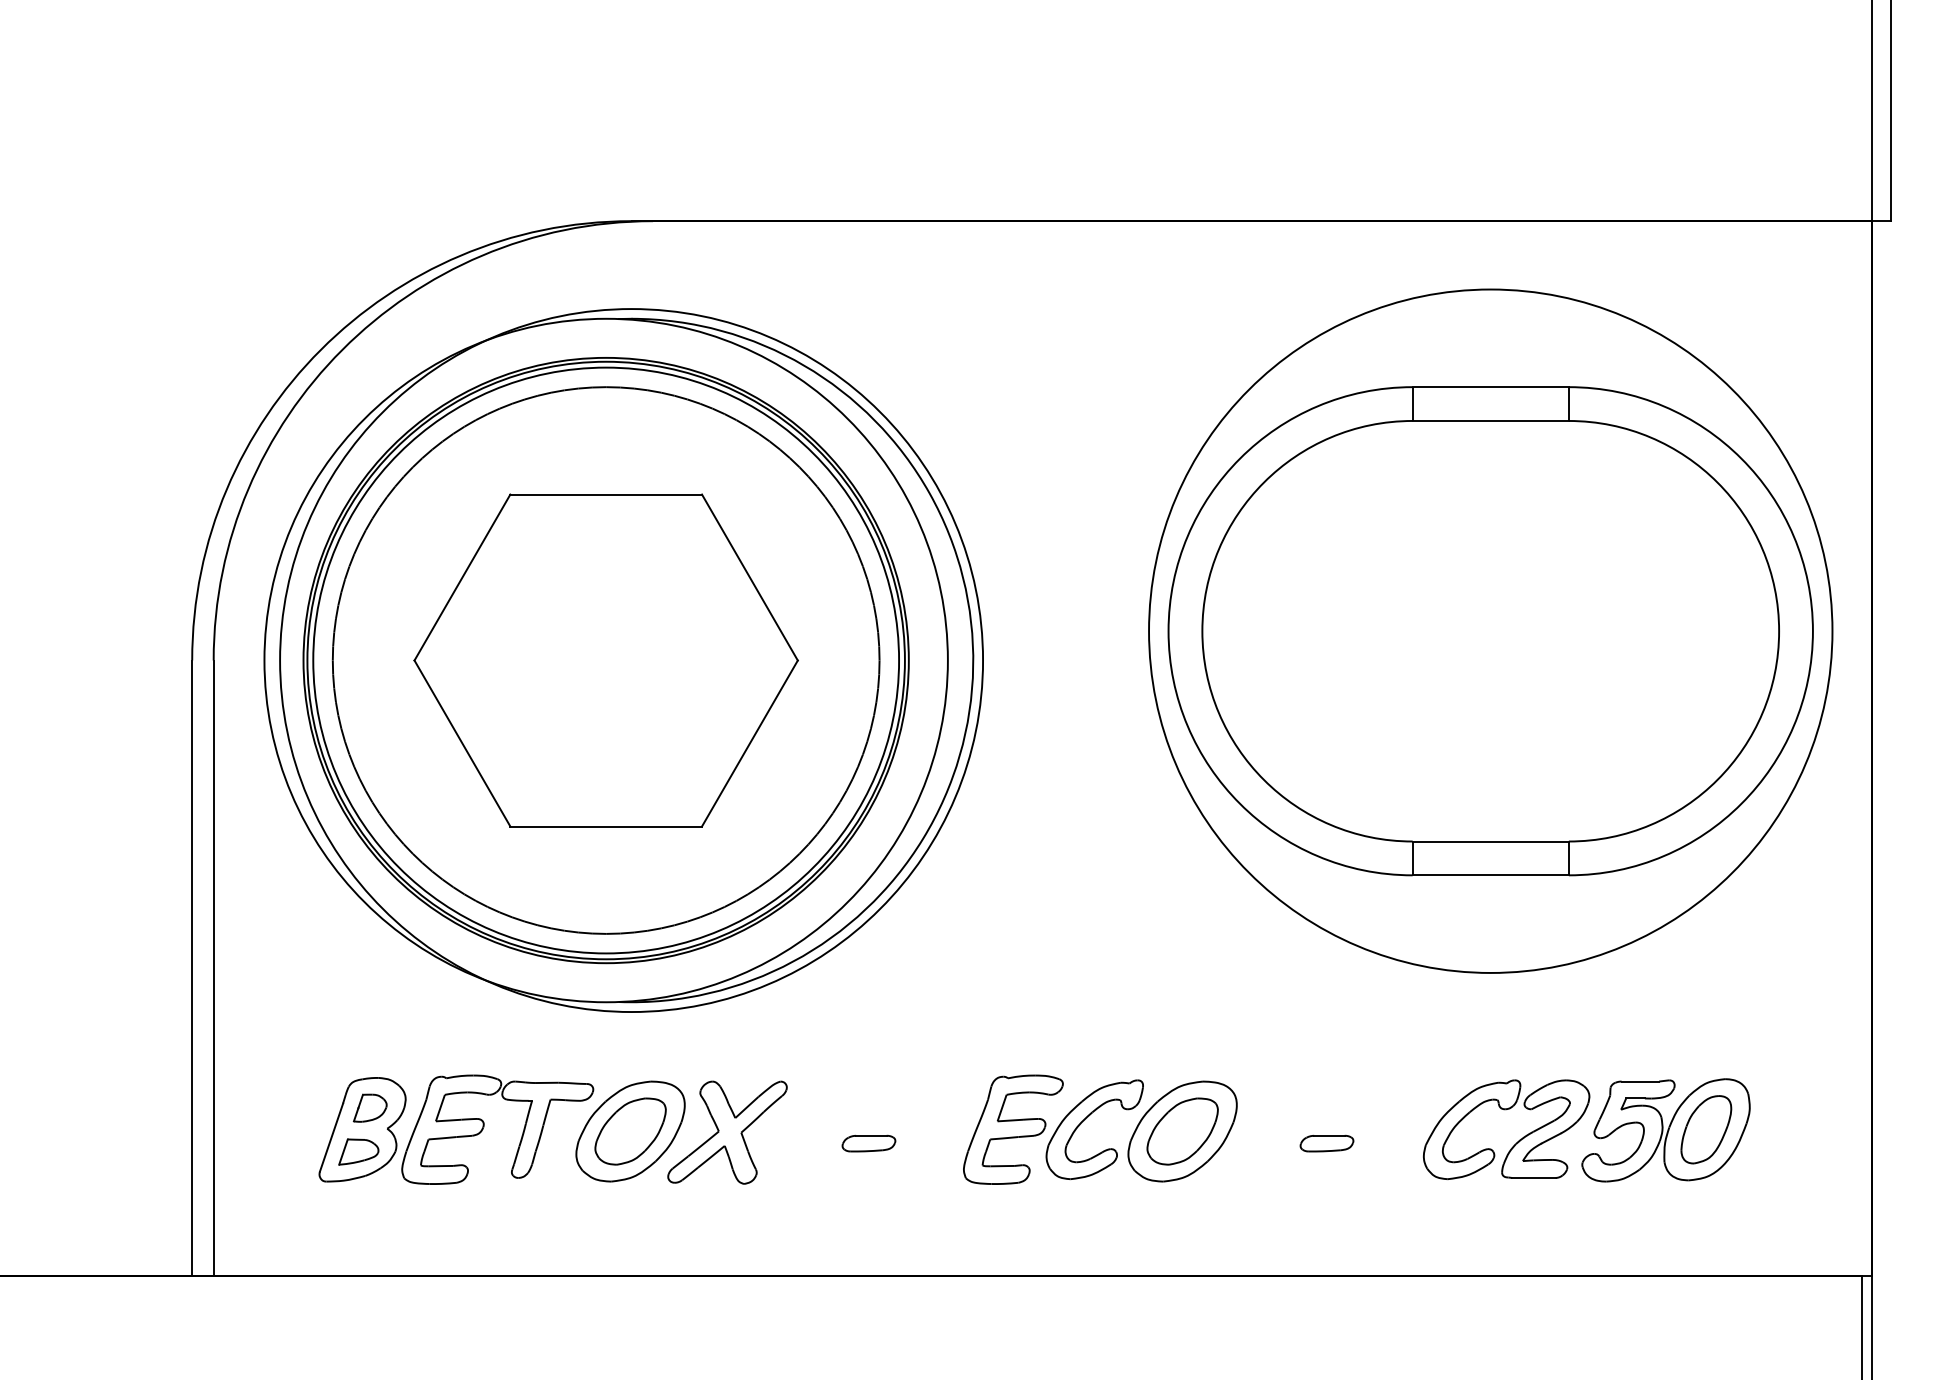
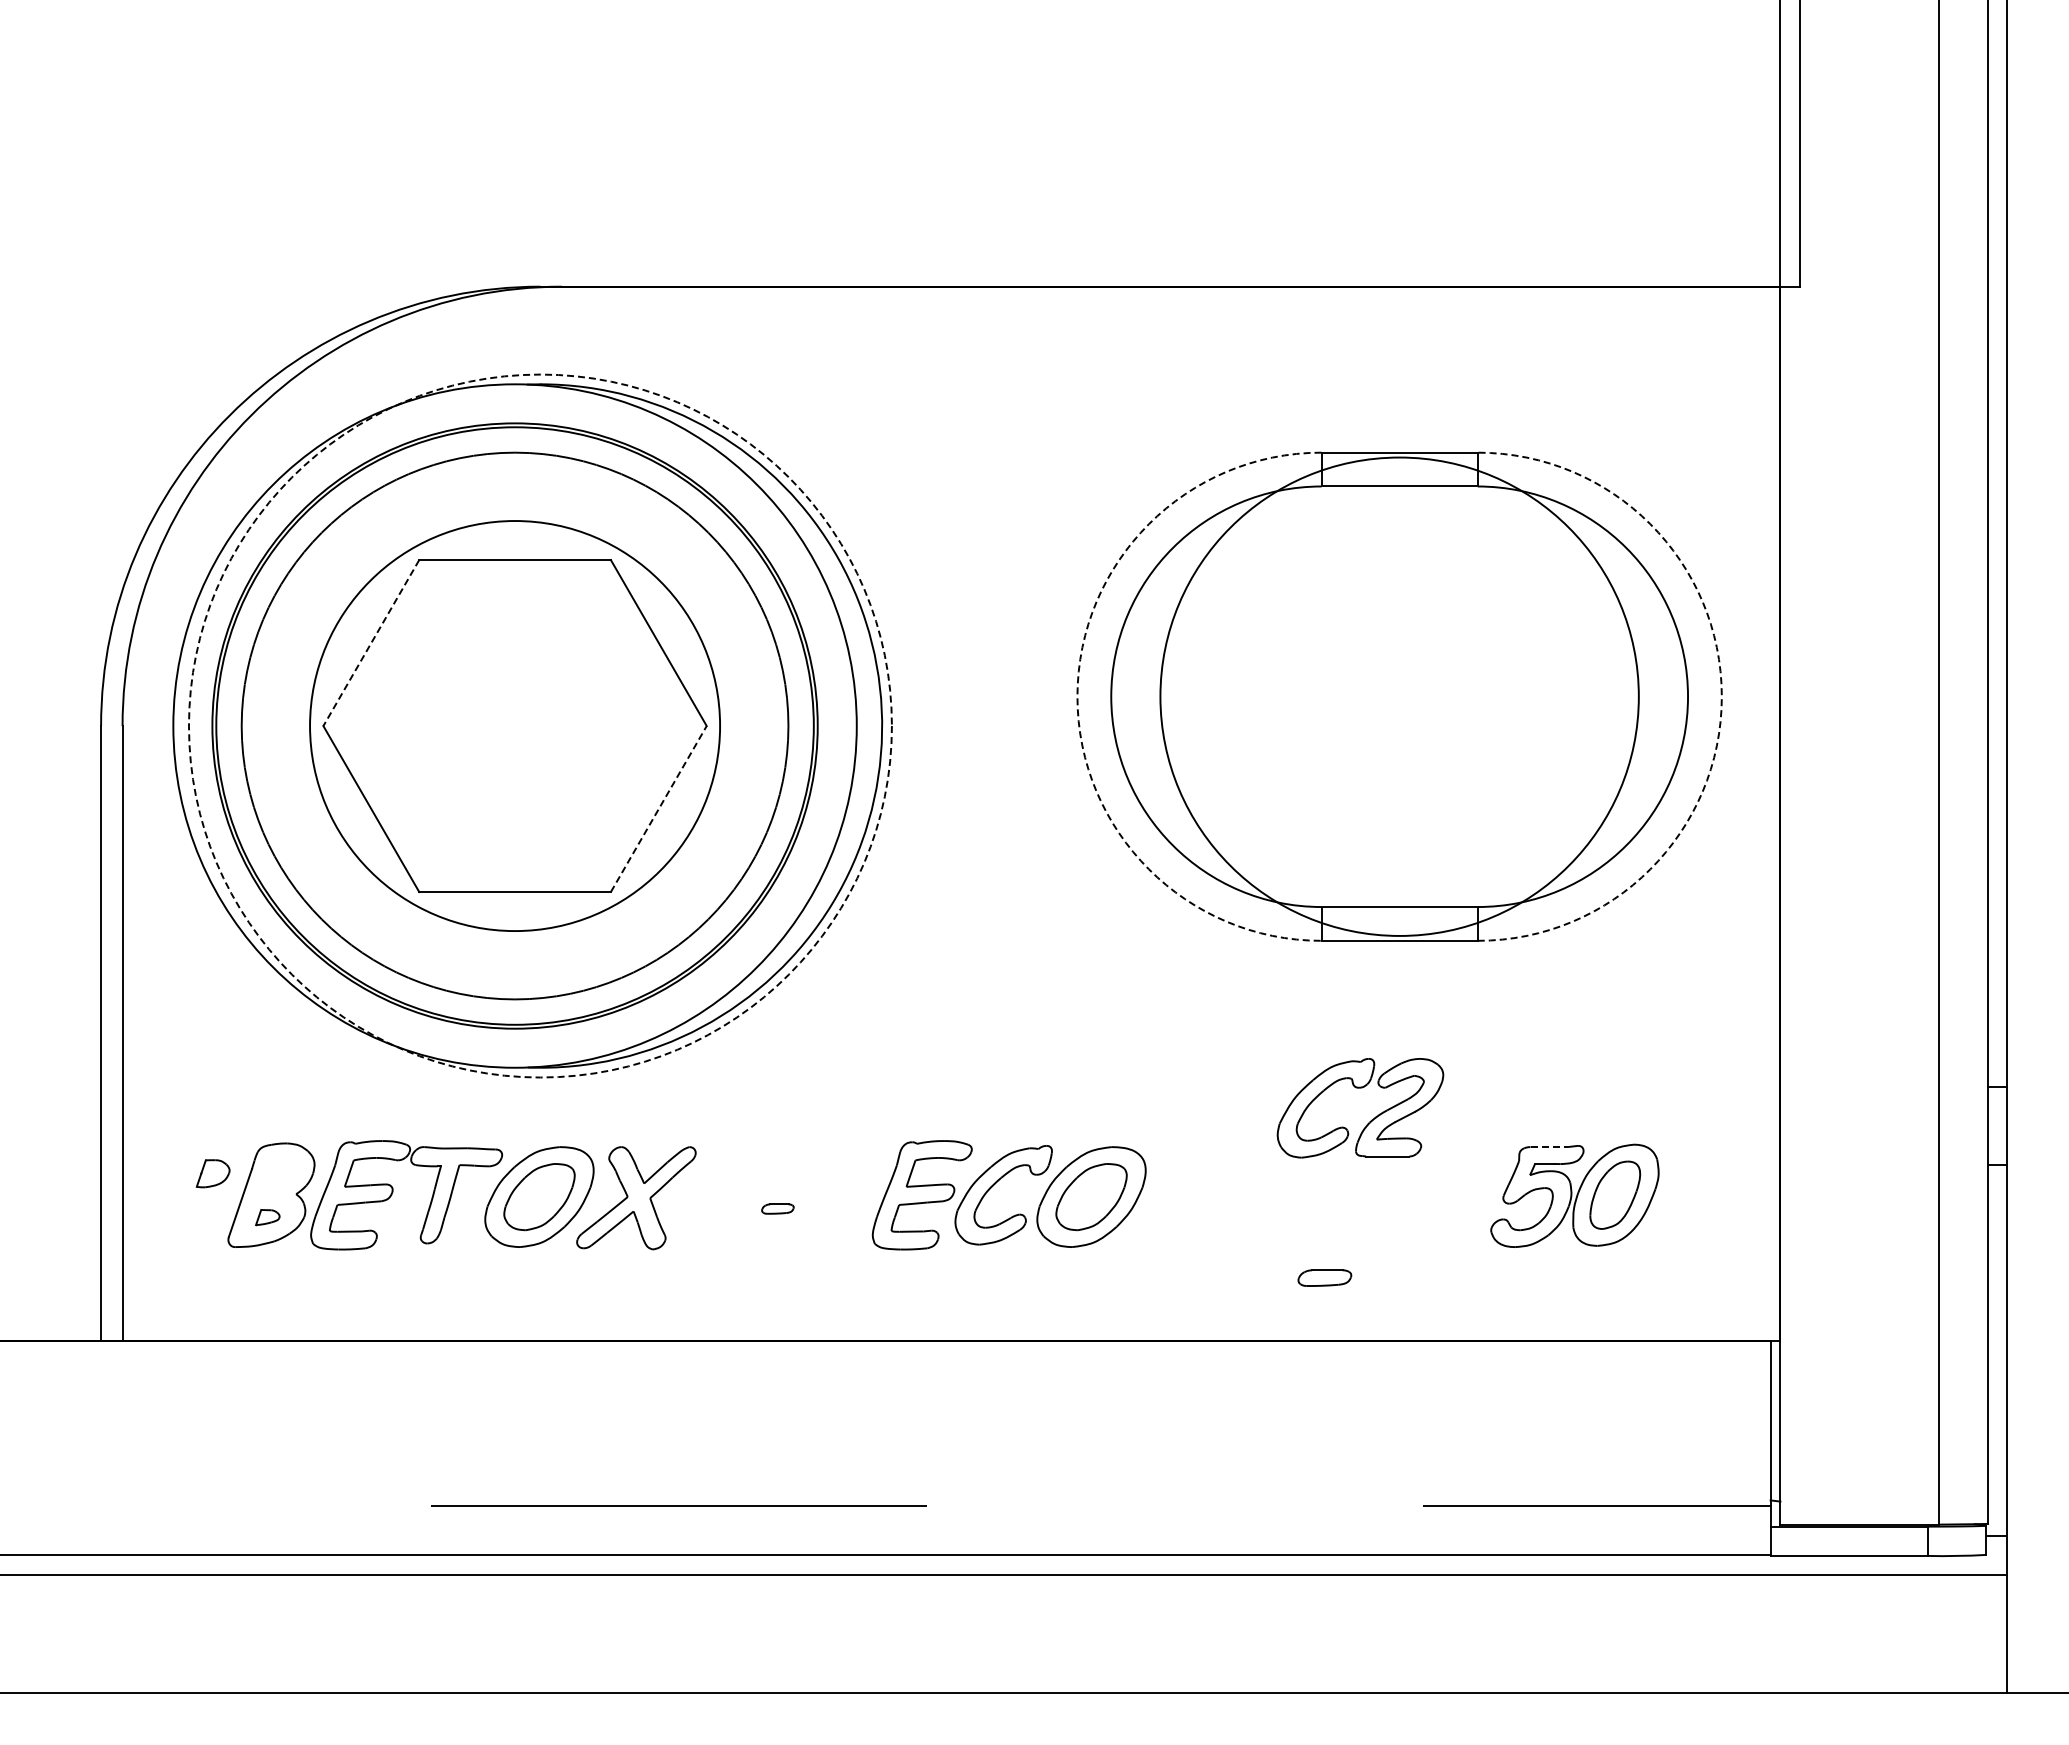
line: (462, 577) -> (371, 643), solid -> dashed
arc: (1168, 630) -> (1077, 696), solid -> dashed
circle: (1490, 630) -> (1399, 696), size x0.7
arc: (1812, 630) -> (1721, 696), solid -> dashed
circle: (605, 659) -> (514, 725), size x0.7
circle: (630, 659) -> (539, 725), solid -> dashed
line: (749, 743) -> (658, 809), solid -> dashed
line: (1640, 1081) -> (1549, 1147), solid -> dashed
part: (369, 1107) -> (212, 1173), moved
part: (1517, 1140) -> (1371, 1119), moved
part: (868, 1142) -> (777, 1208), size x0.6
part: (1326, 1142) -> (1324, 1277), moved
part: (358, 1151) -> (267, 1217), size x0.6

